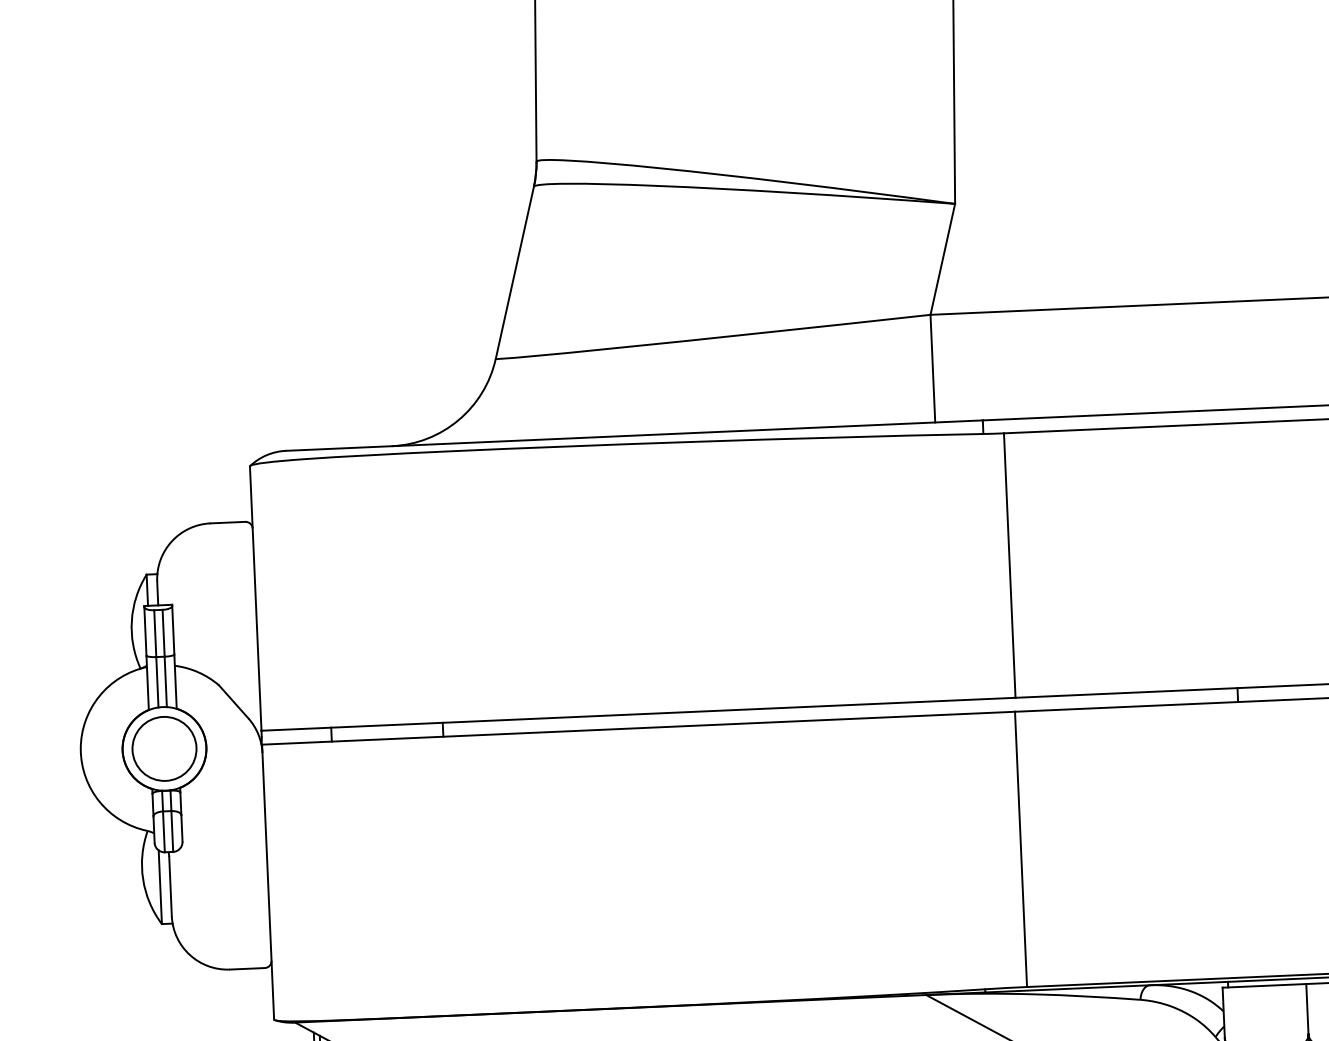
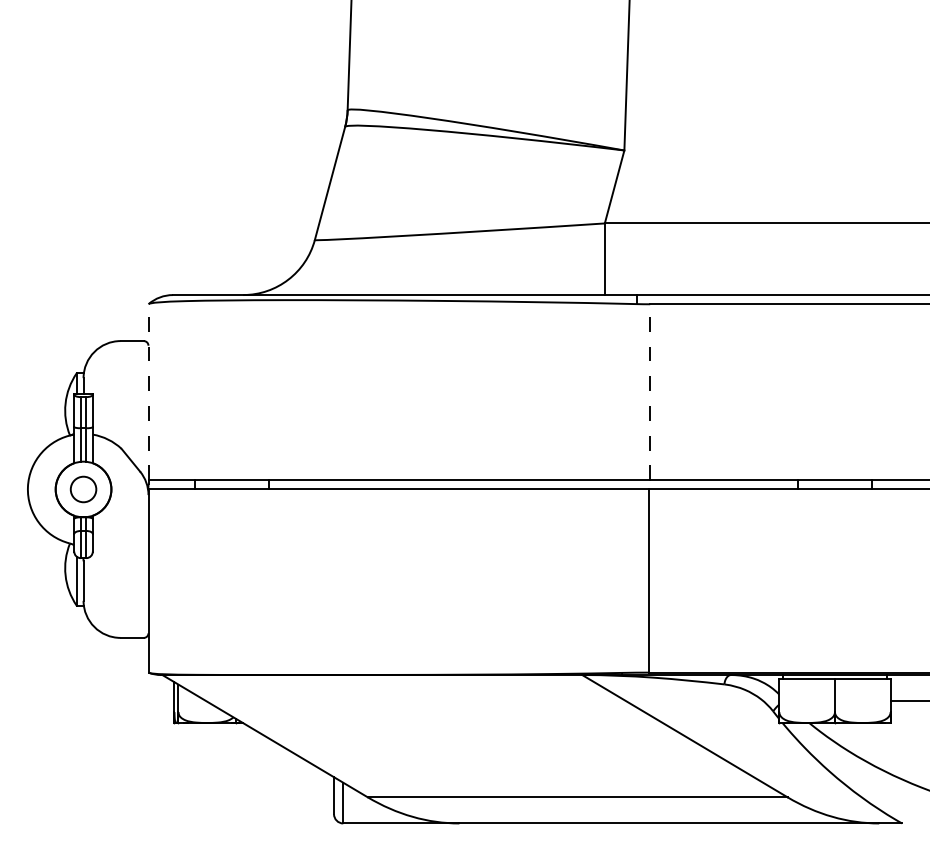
line: (1010, 565) -> (650, 392), solid -> dashed
line: (255, 598) -> (148, 392), solid -> dashed
circle: (164, 748) -> (83, 489), size x0.6

